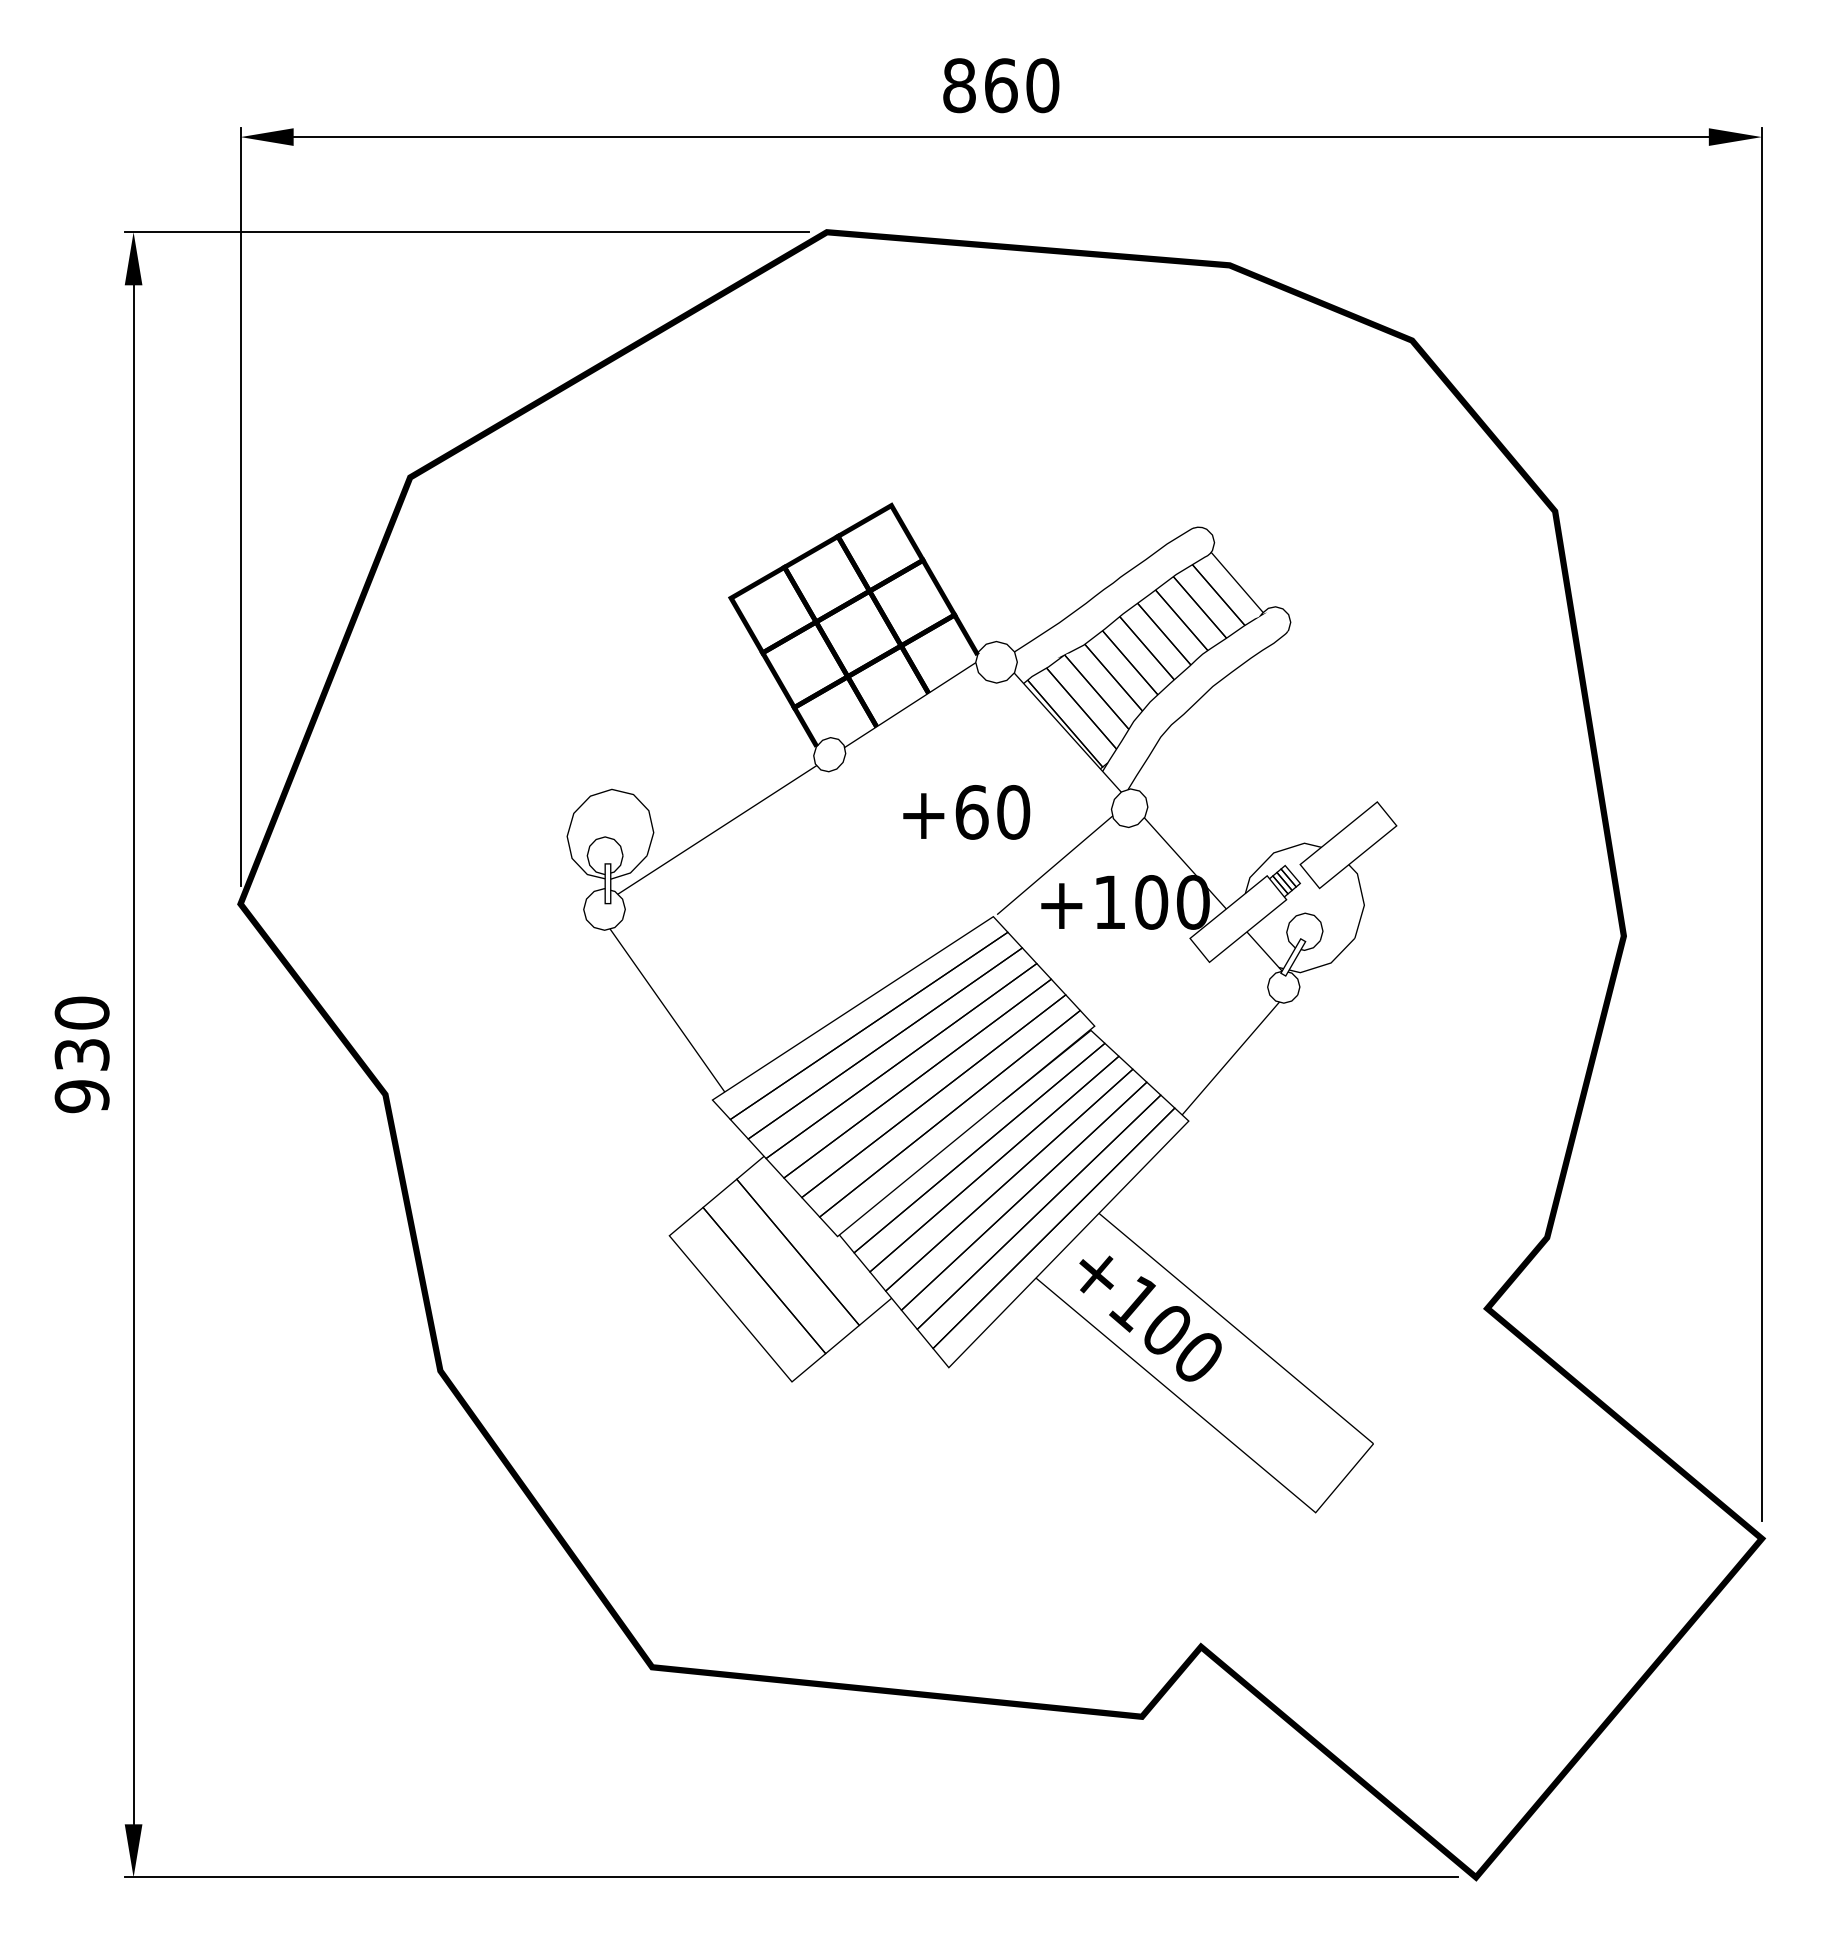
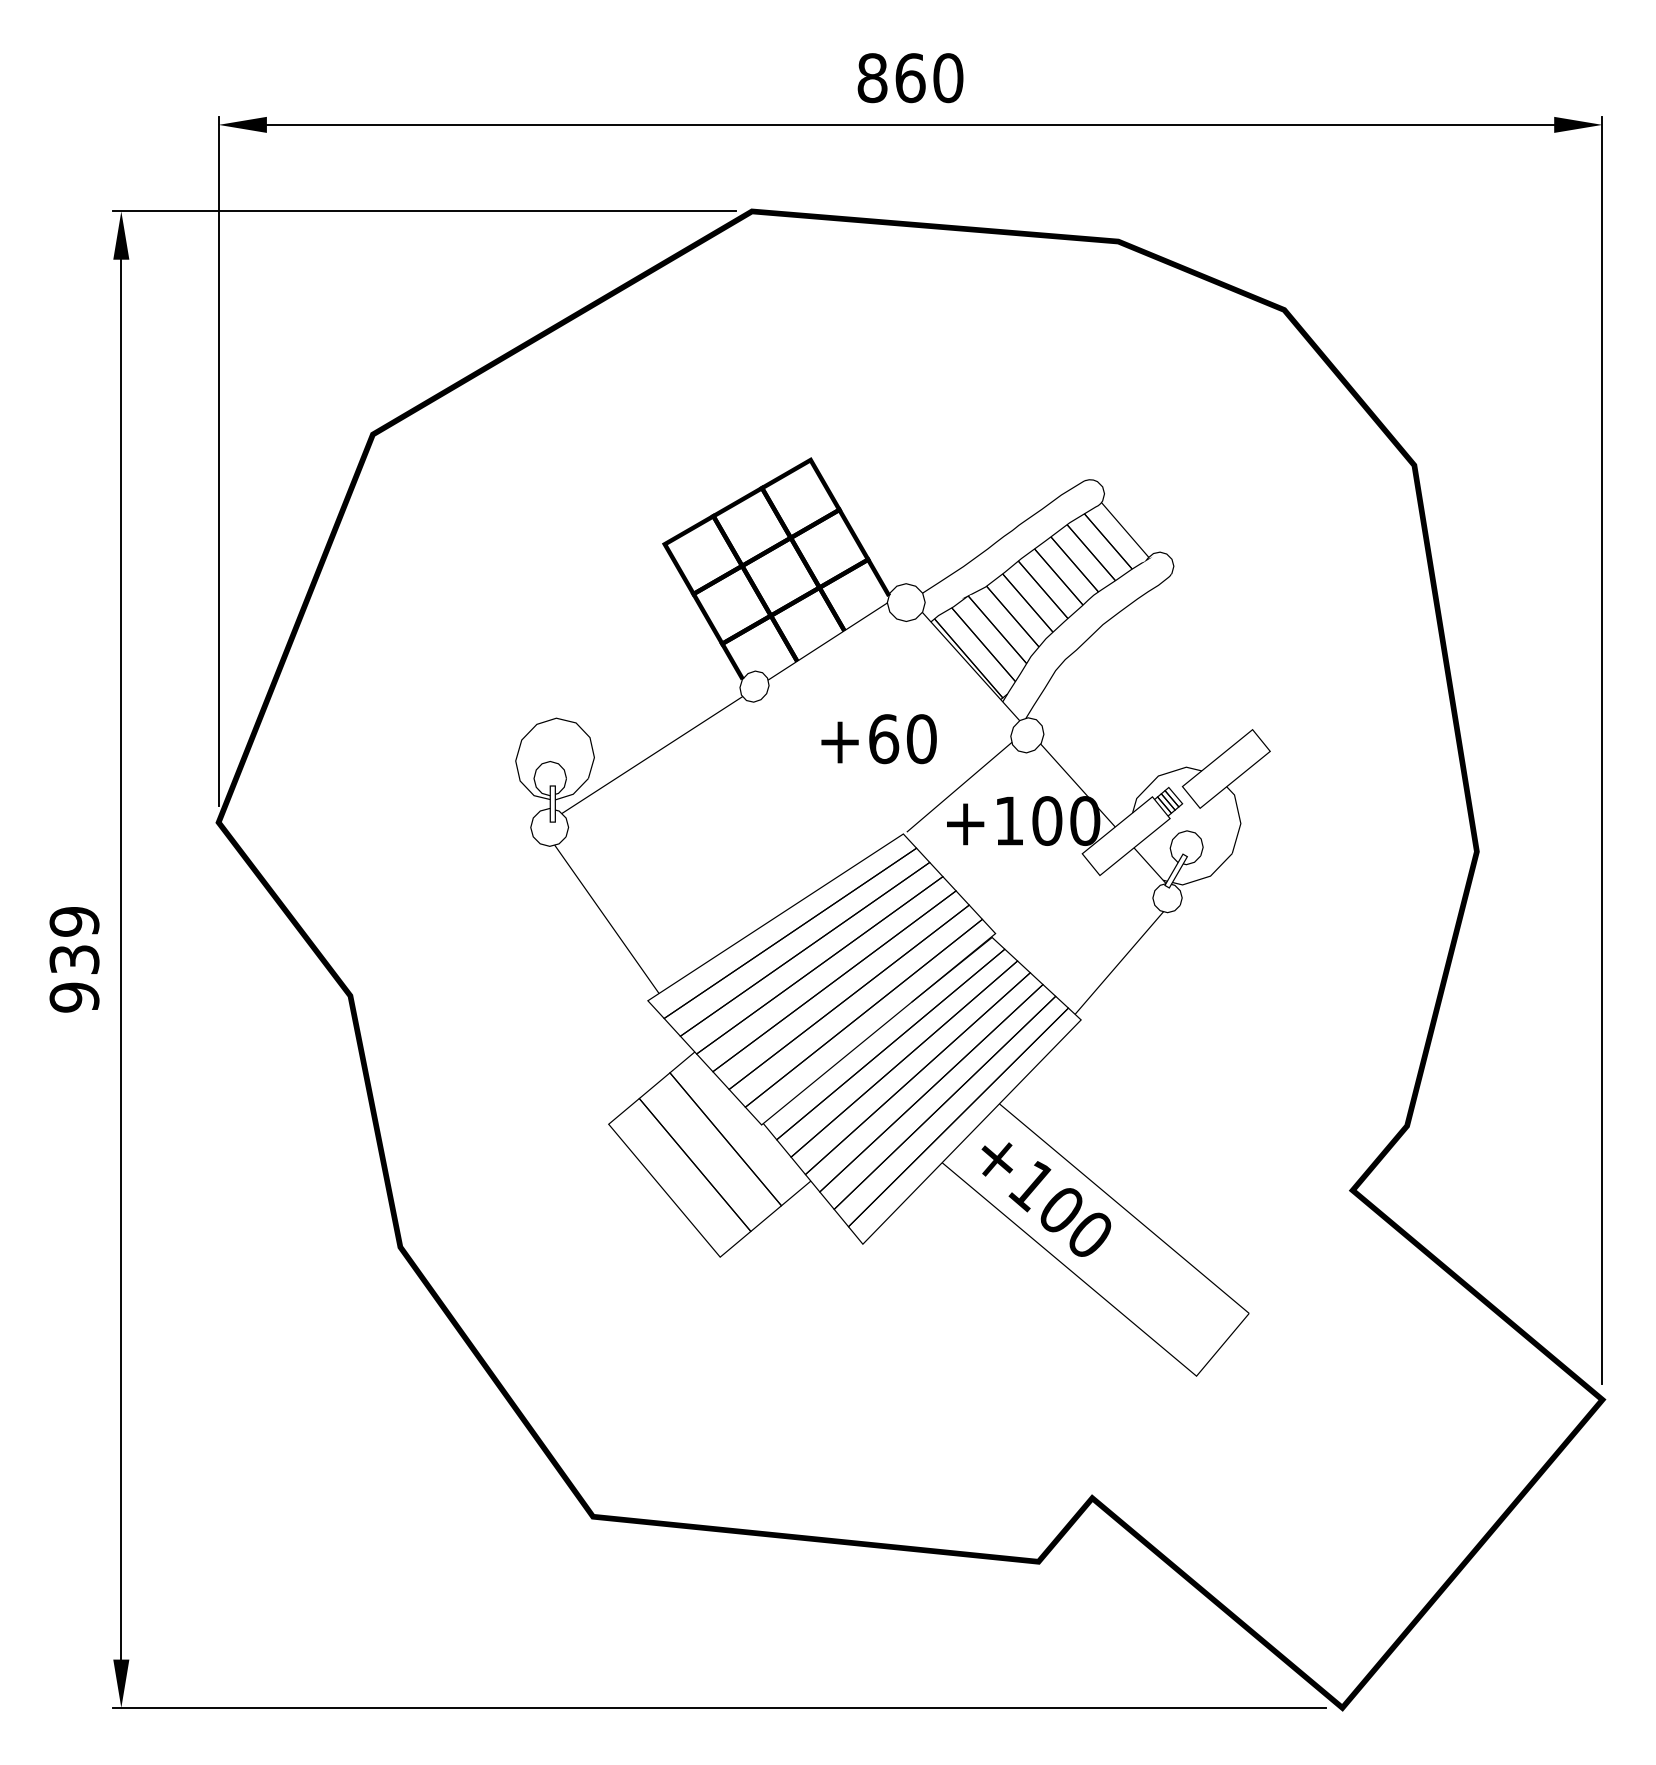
text: (81, 1012) -> (73, 921), 930 -> 939

